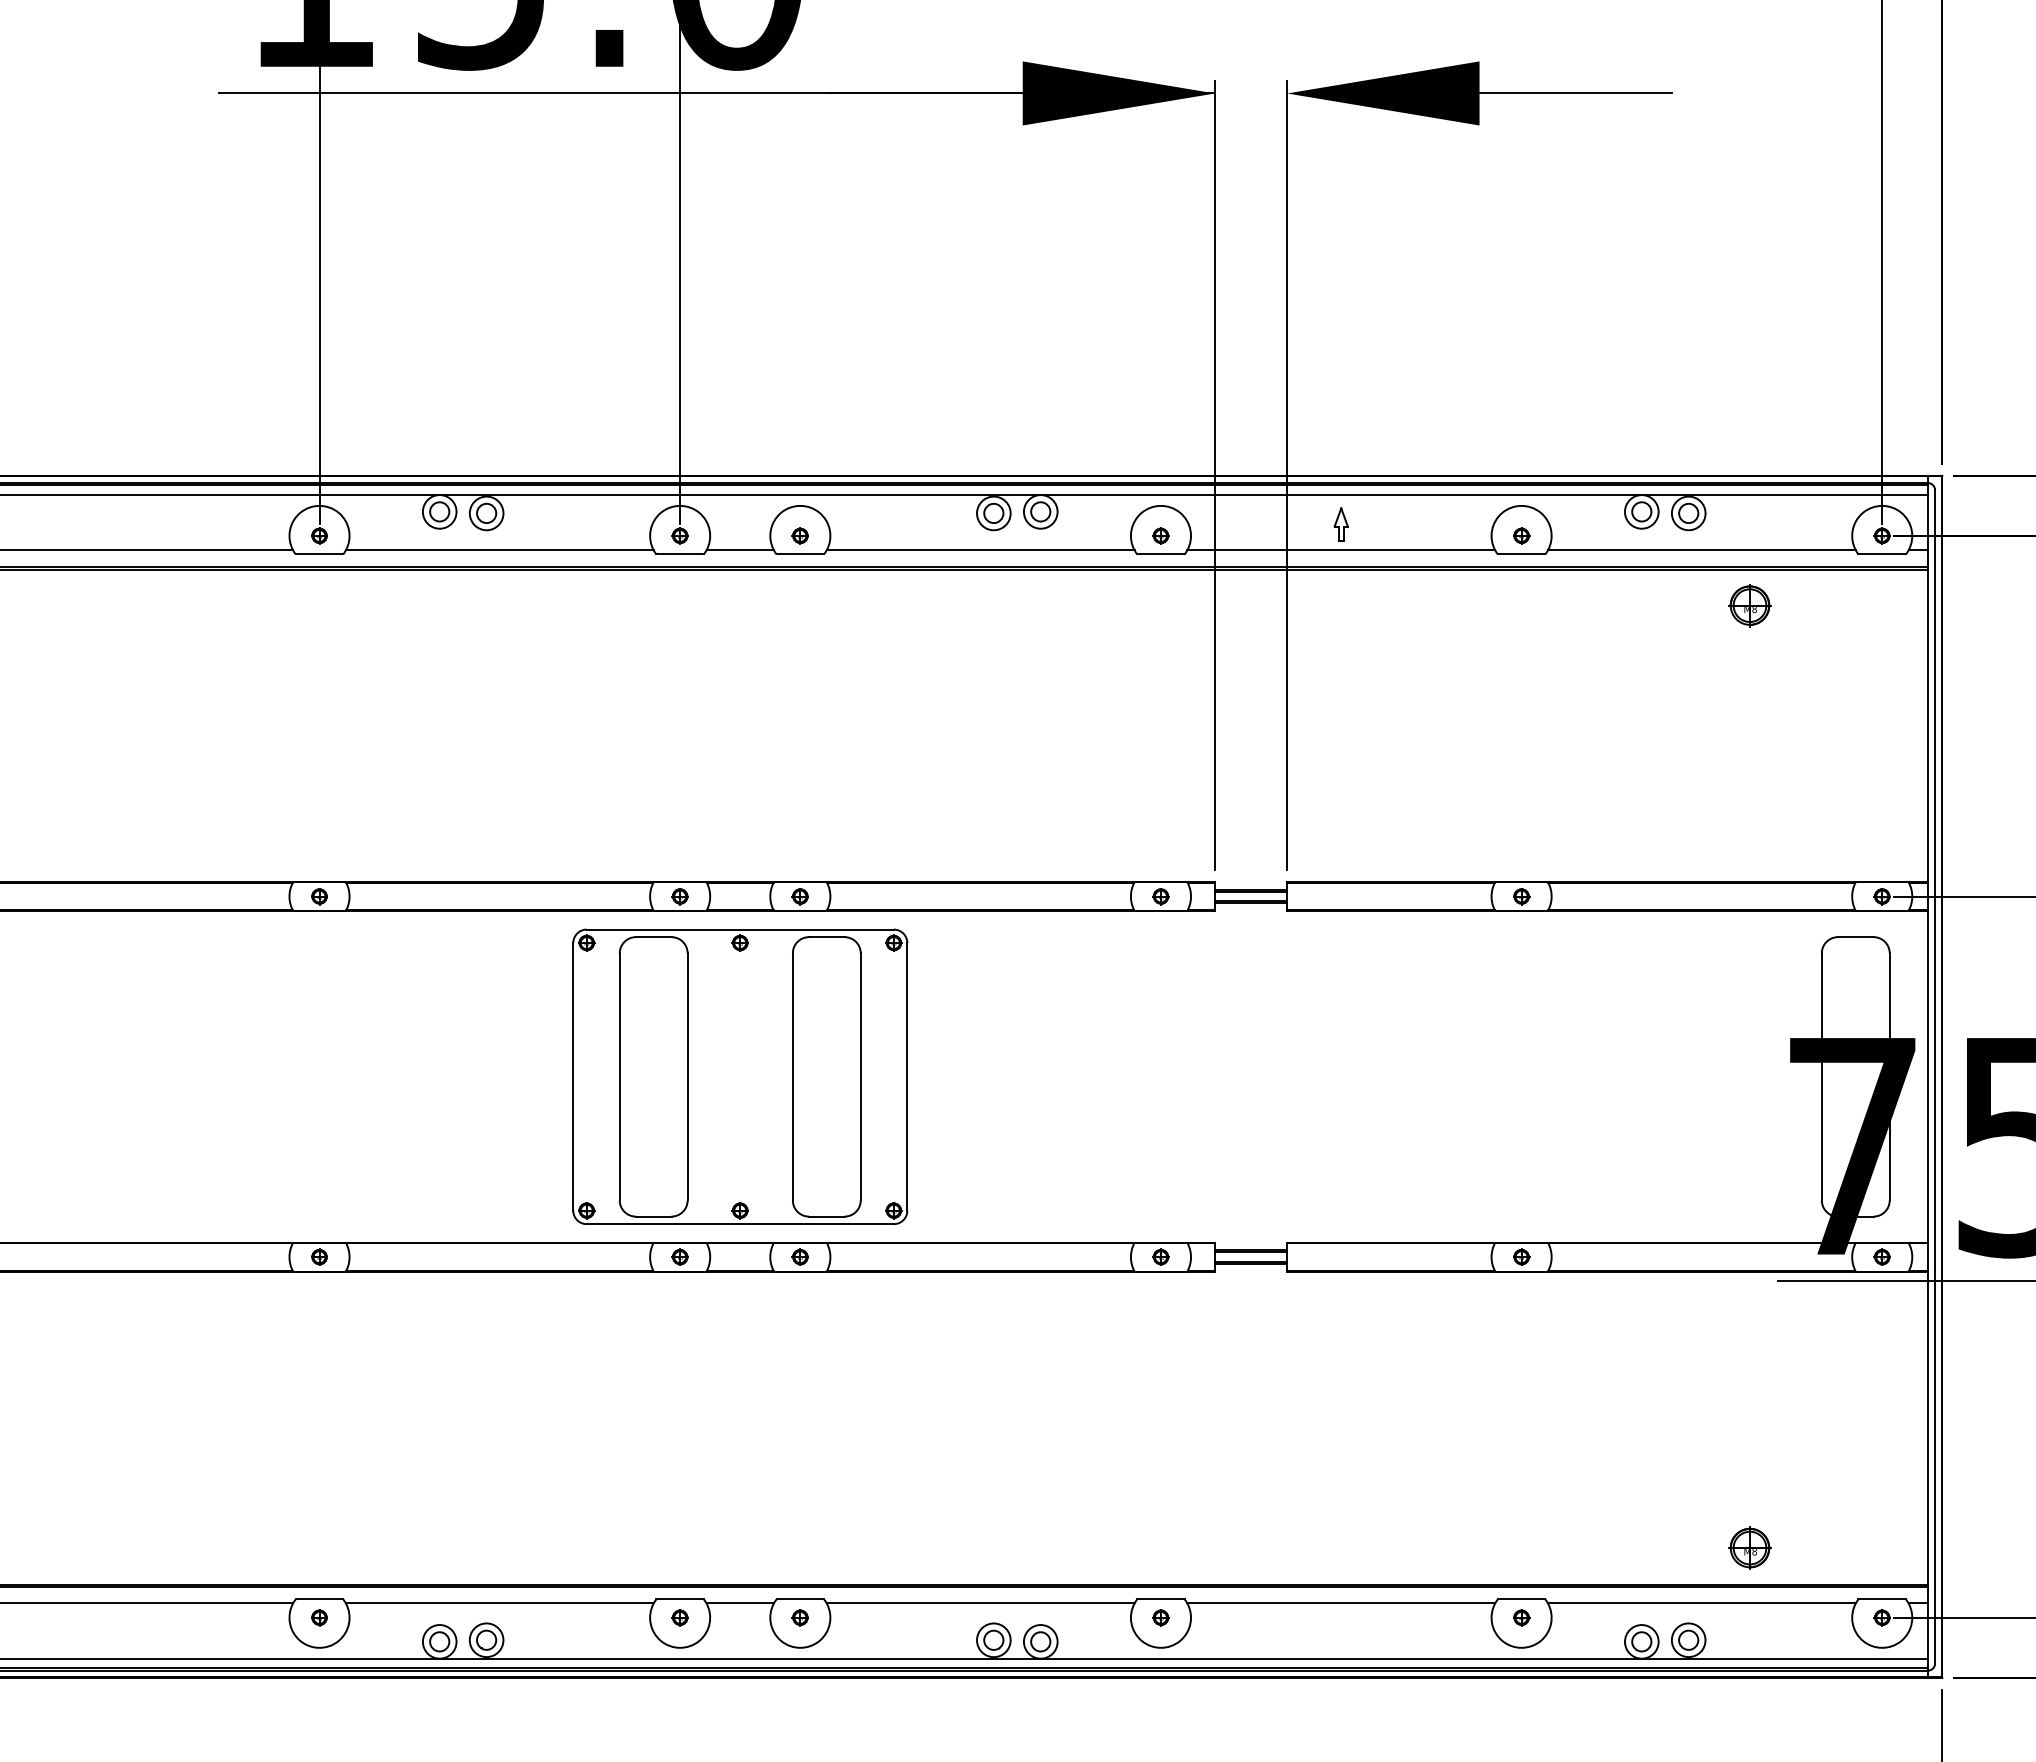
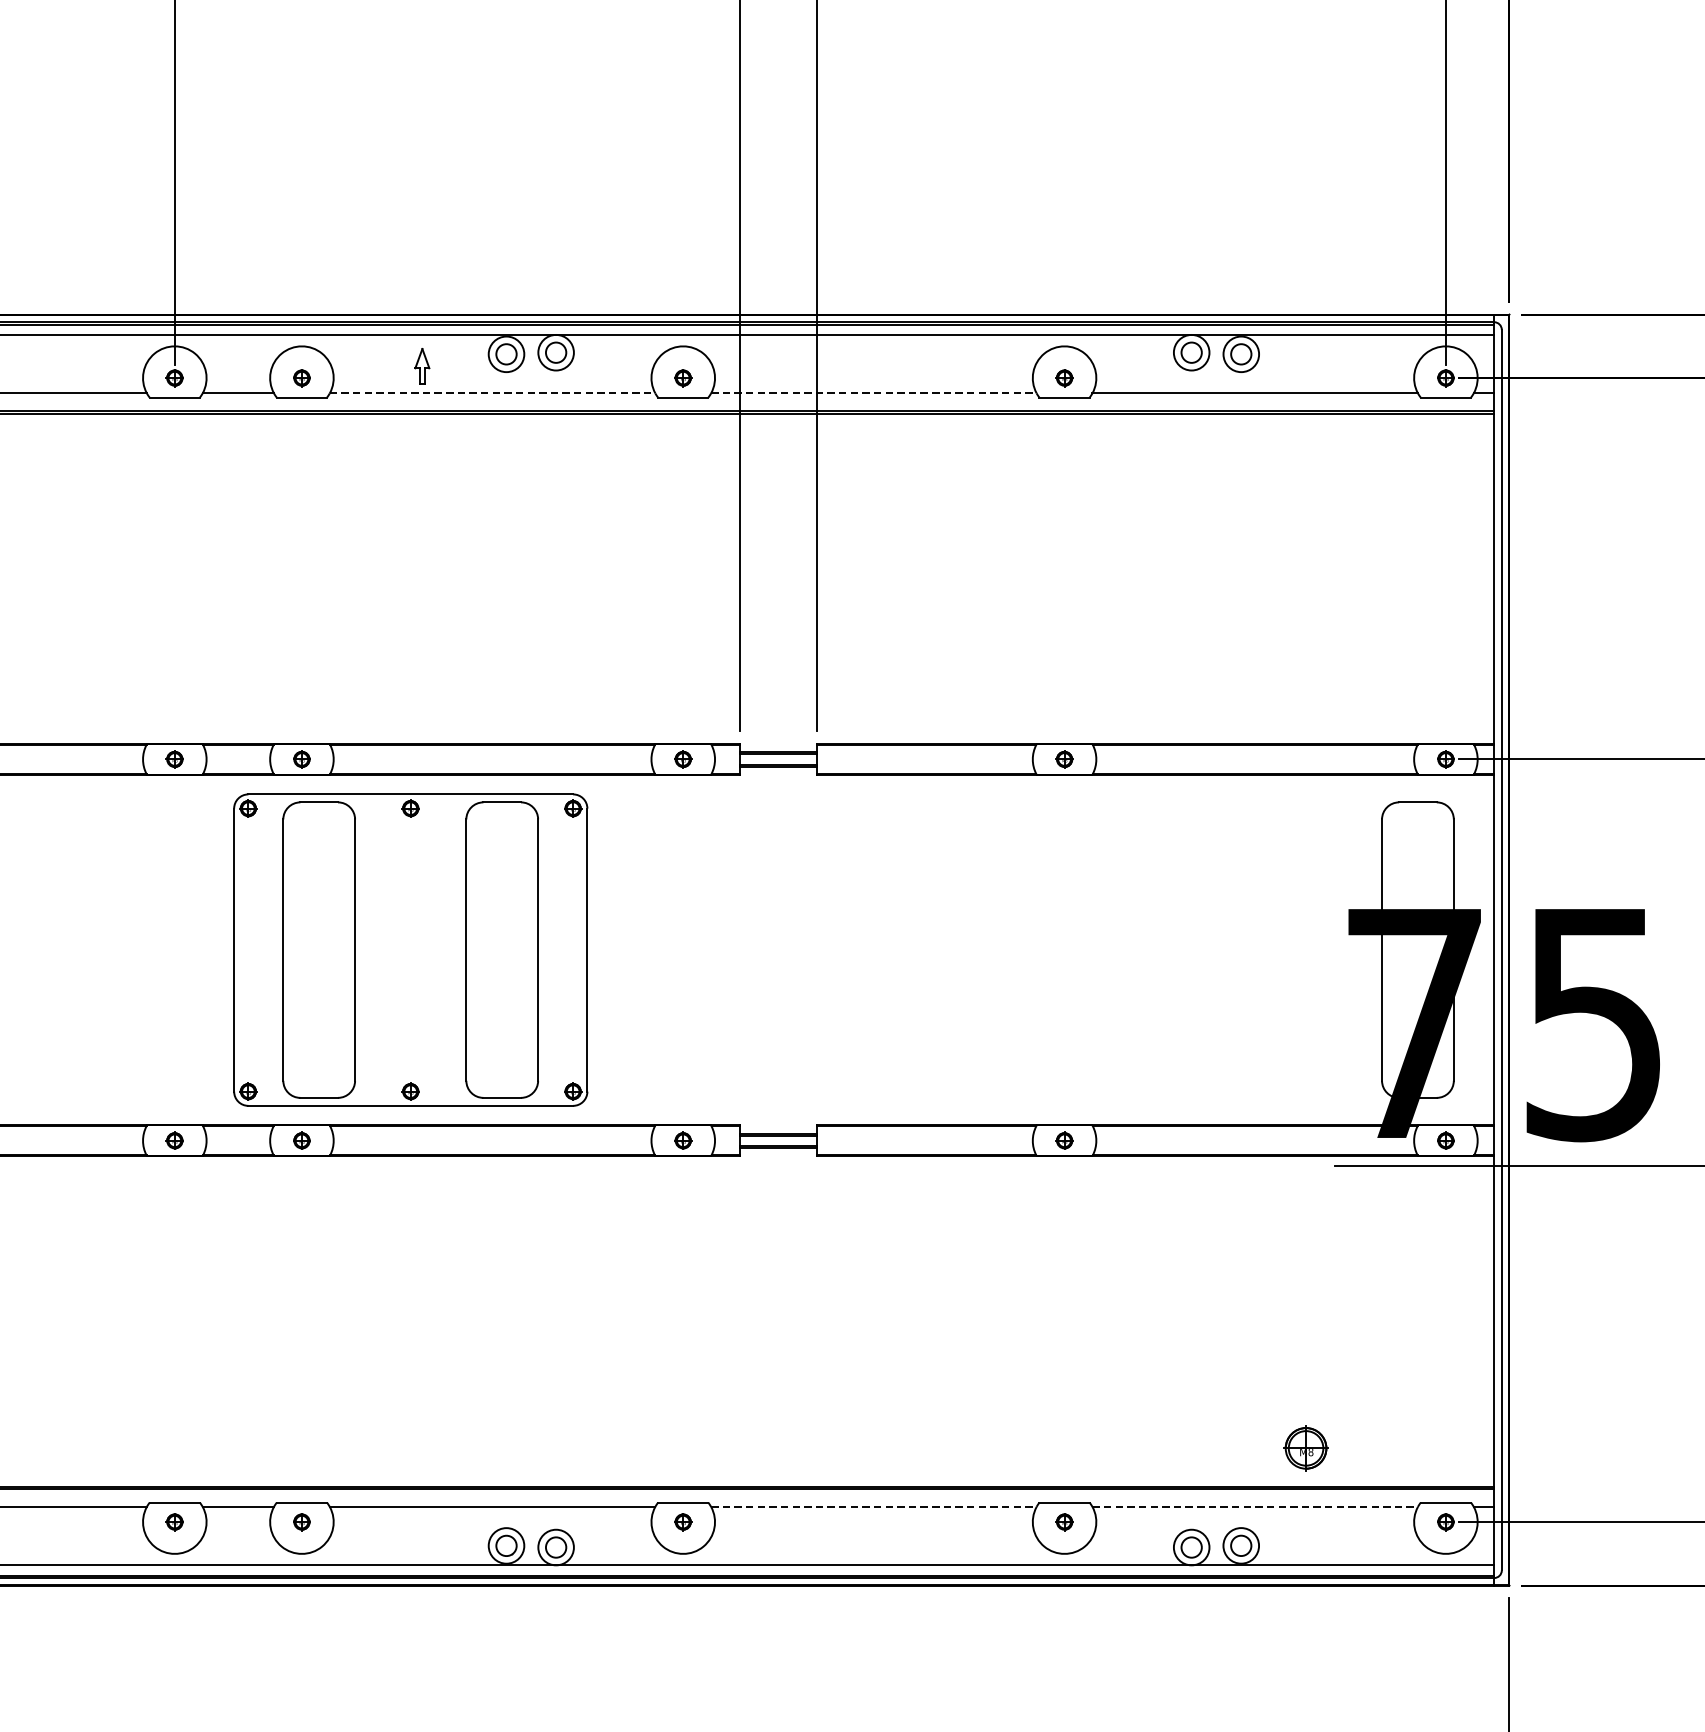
part: (1340, 524) -> (421, 366), moved
line: (980, 550) -> (492, 393), solid -> dashed
line: (1341, 550) -> (874, 393), solid -> dashed
part: (1749, 605) -> (1305, 451), removed
part: (740, 1076) -> (410, 949), moved
line: (1341, 1603) -> (874, 1506), solid -> dashed
line: (1701, 1603) -> (1254, 1506), solid -> dashed

